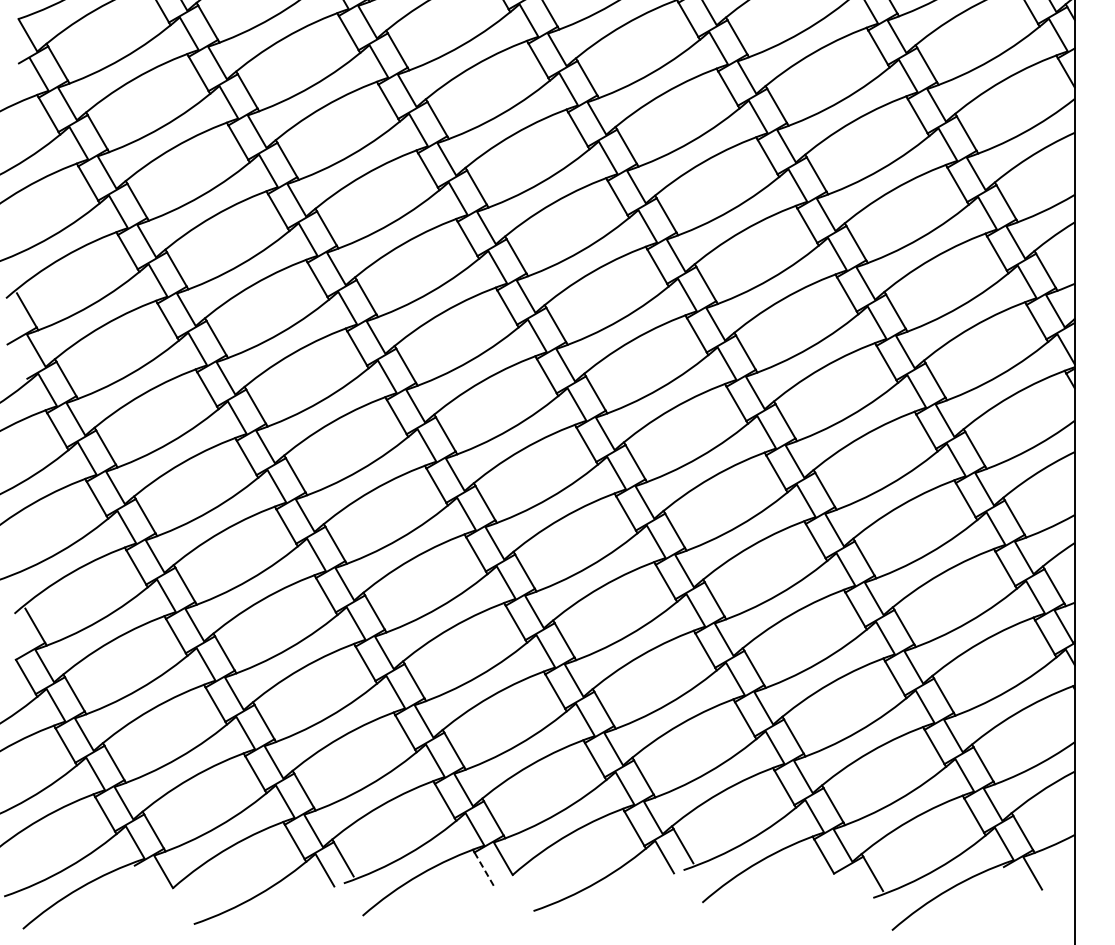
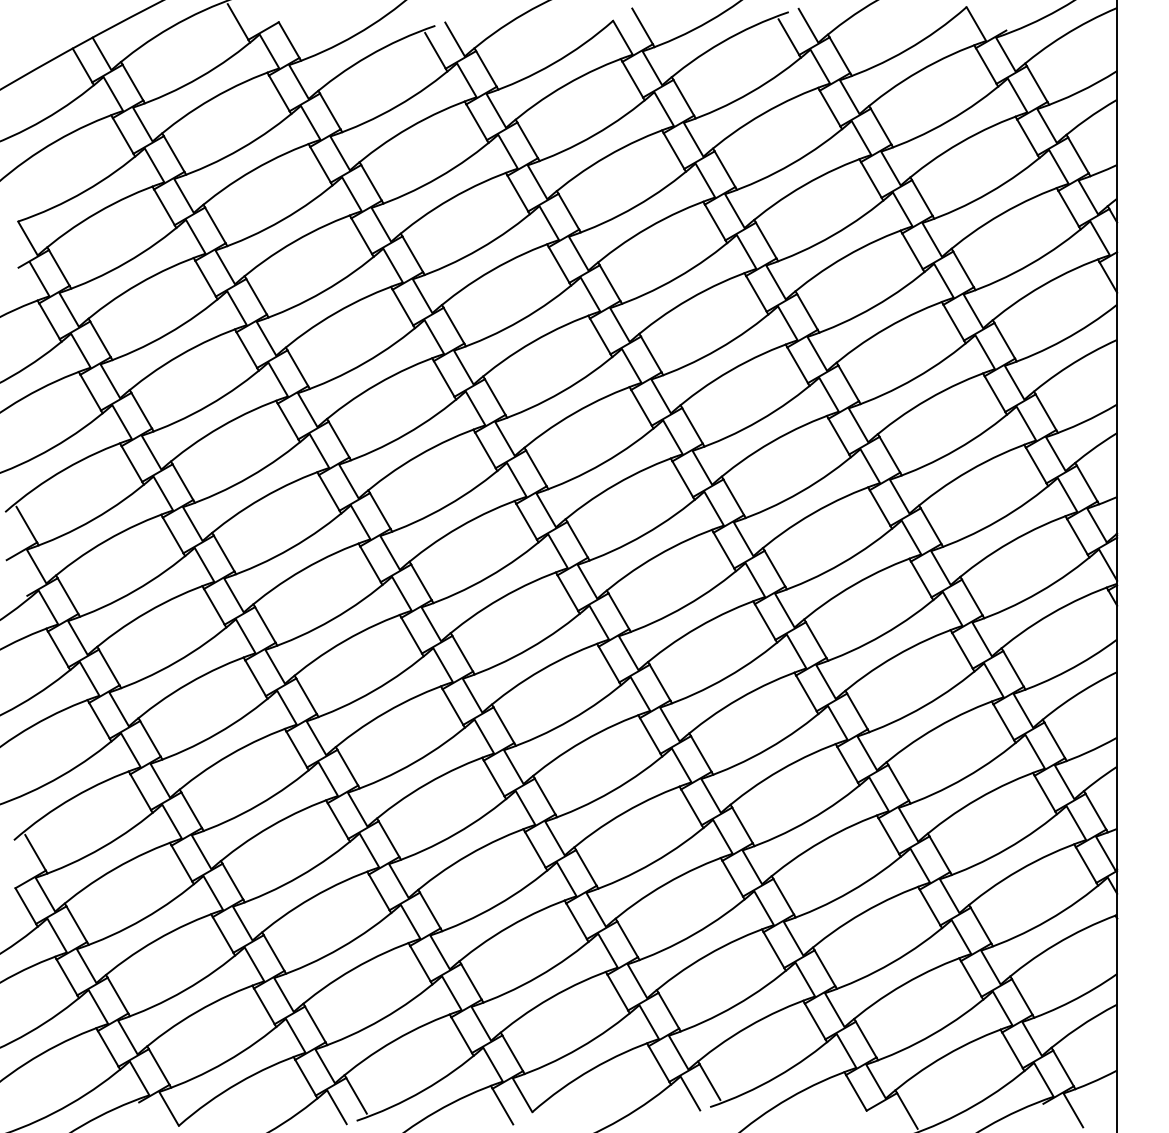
line: (484, 869) -> (502, 1106), dashed -> solid

